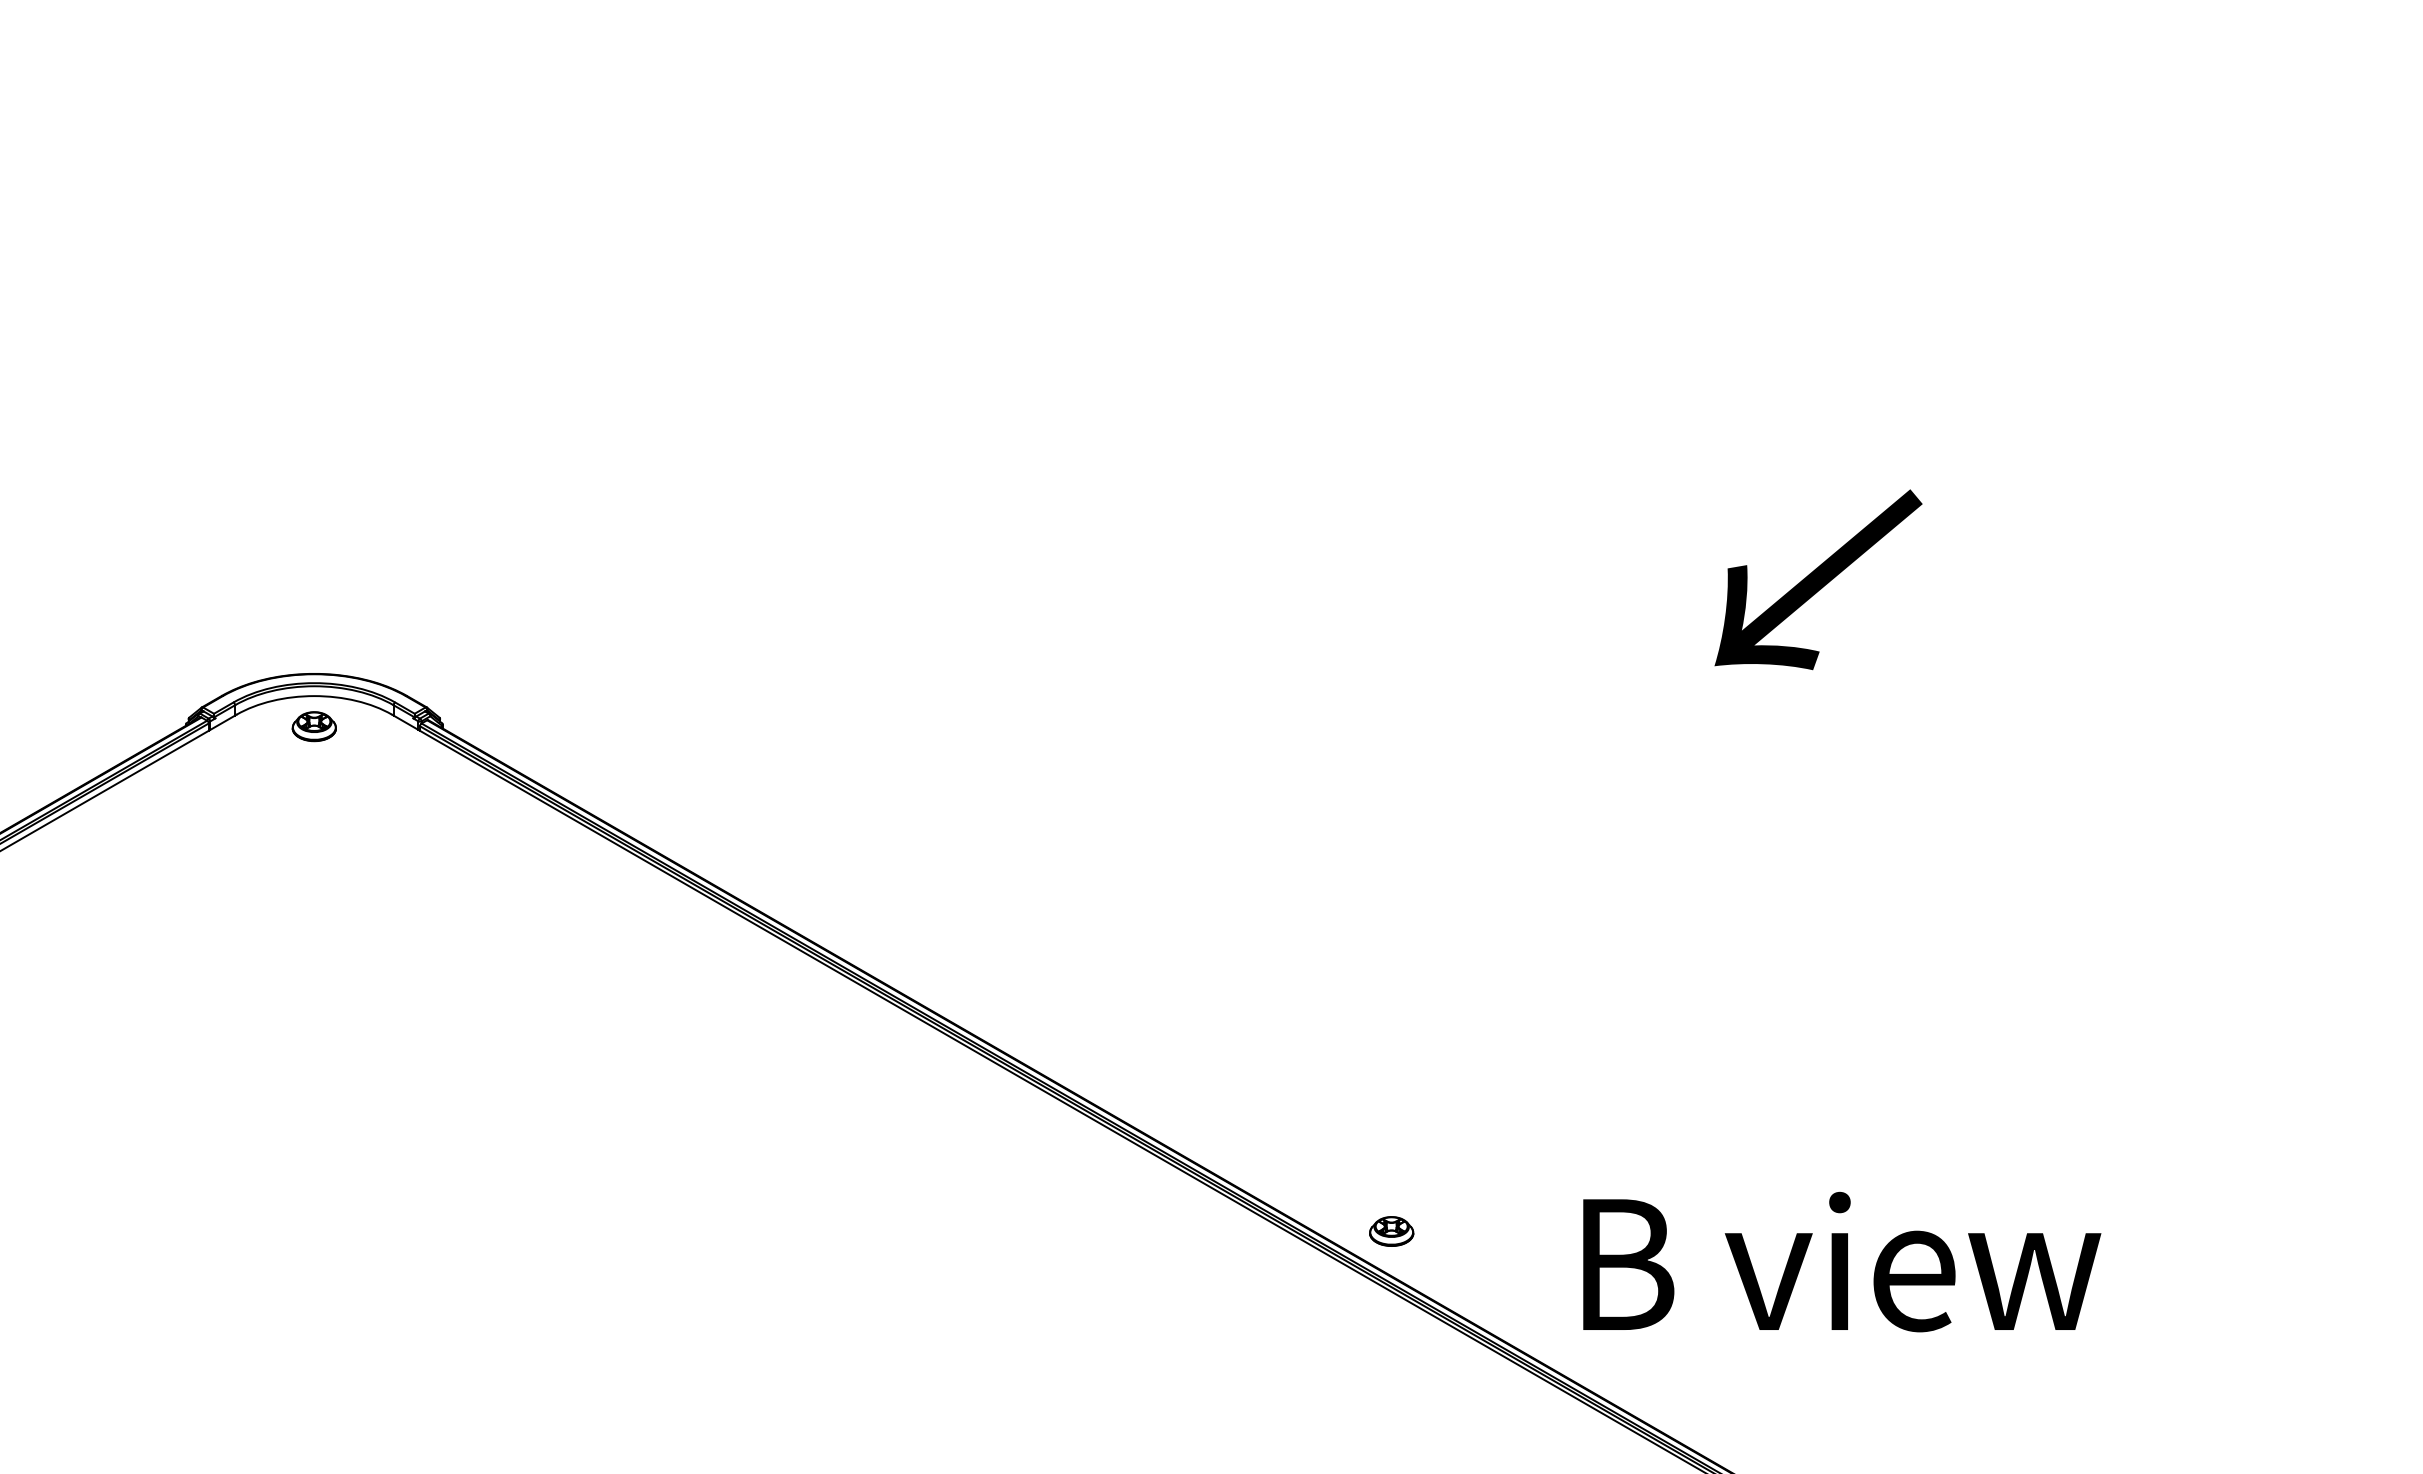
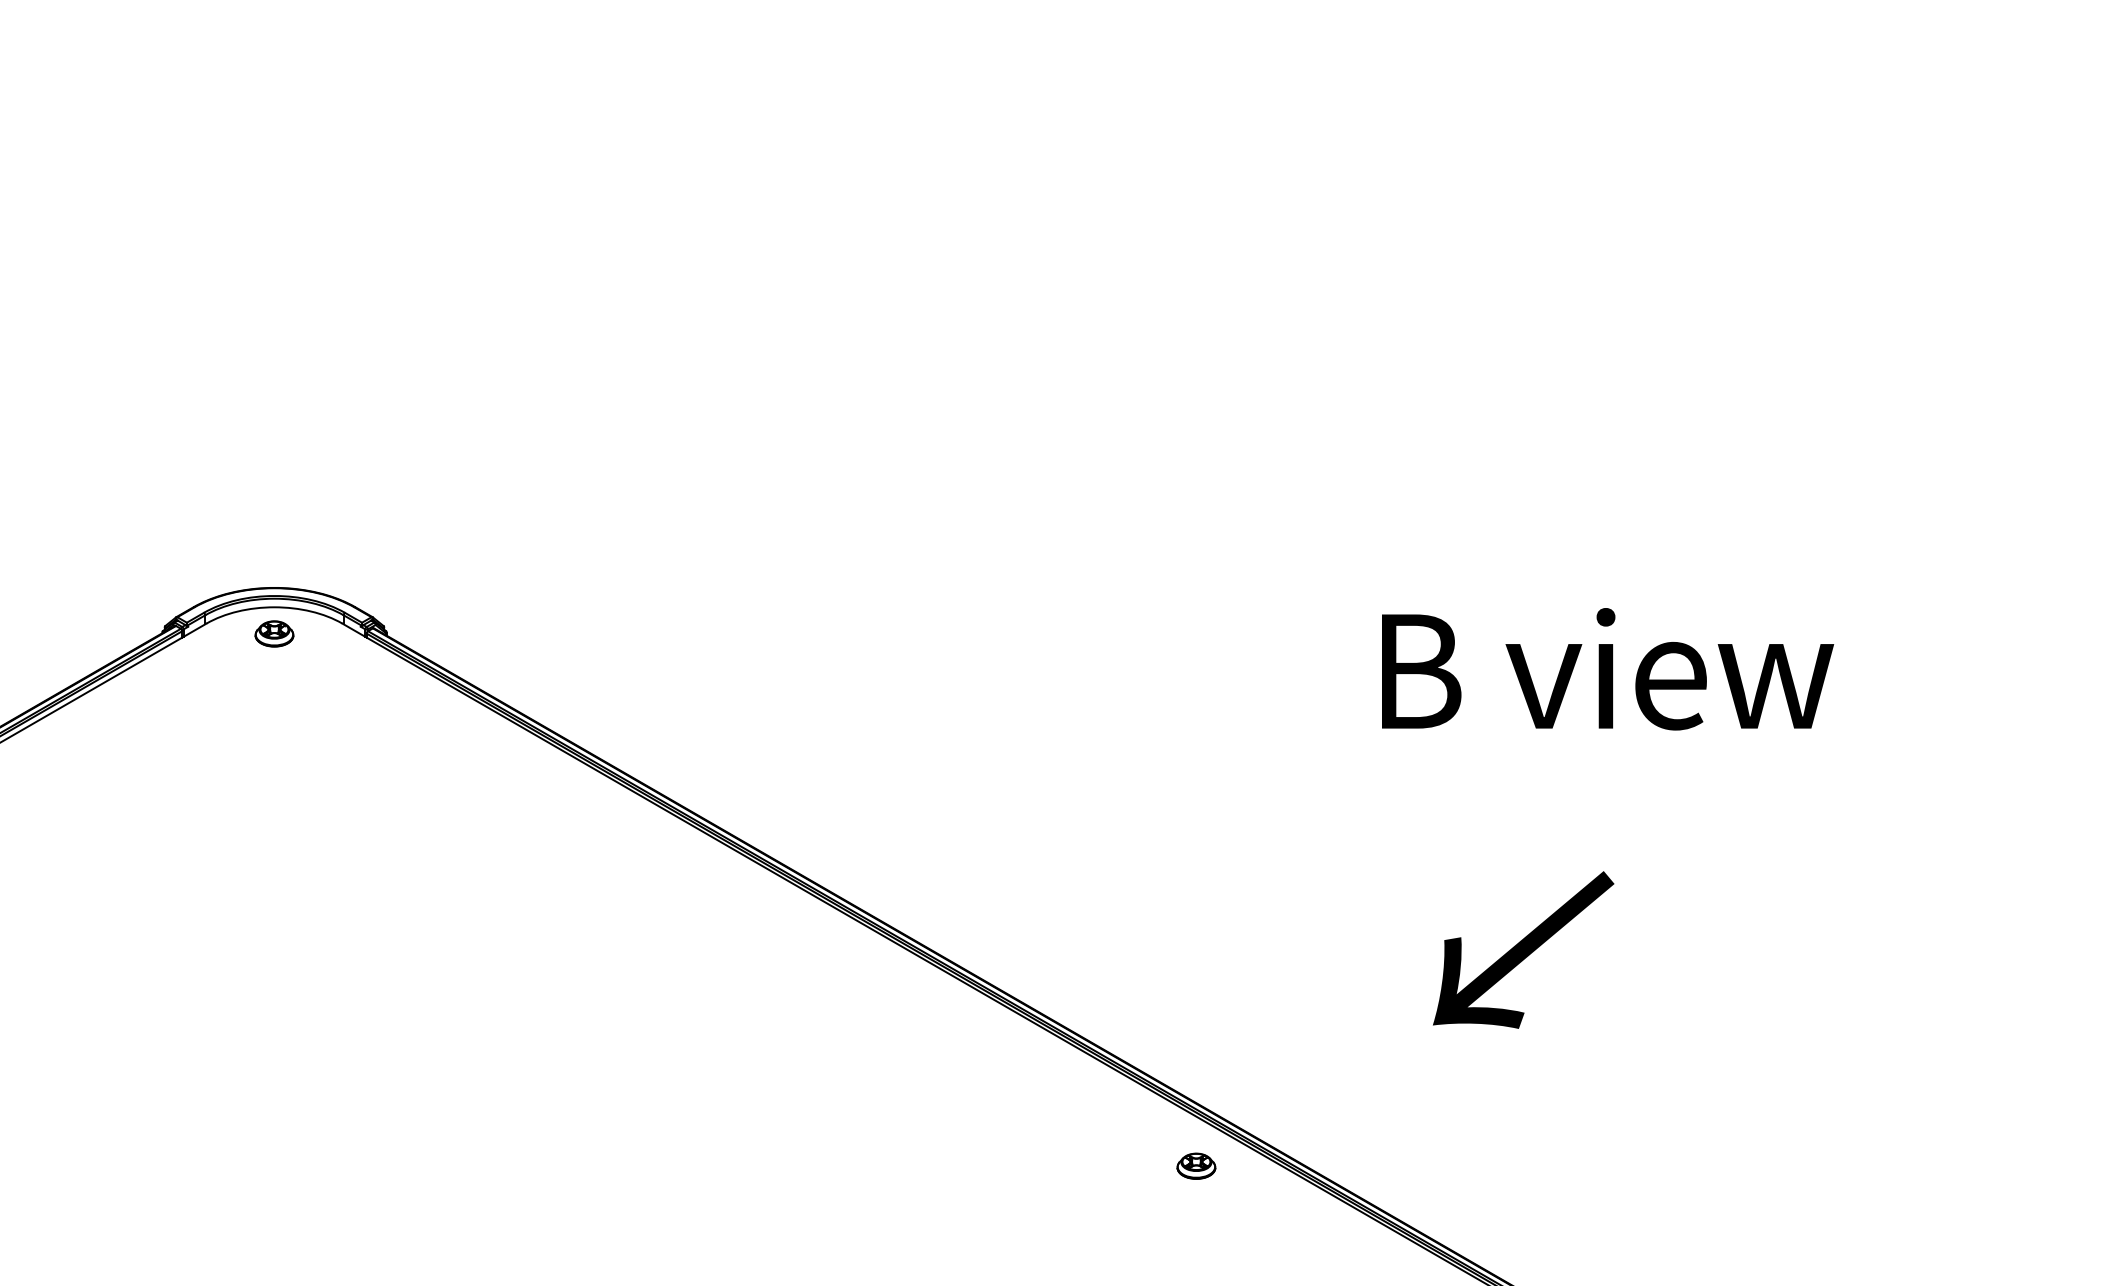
text: (1818, 579) -> (1523, 949), moved
part: (1391, 1231) -> (1196, 1166), moved
text: (1842, 1261) -> (1608, 668), moved

